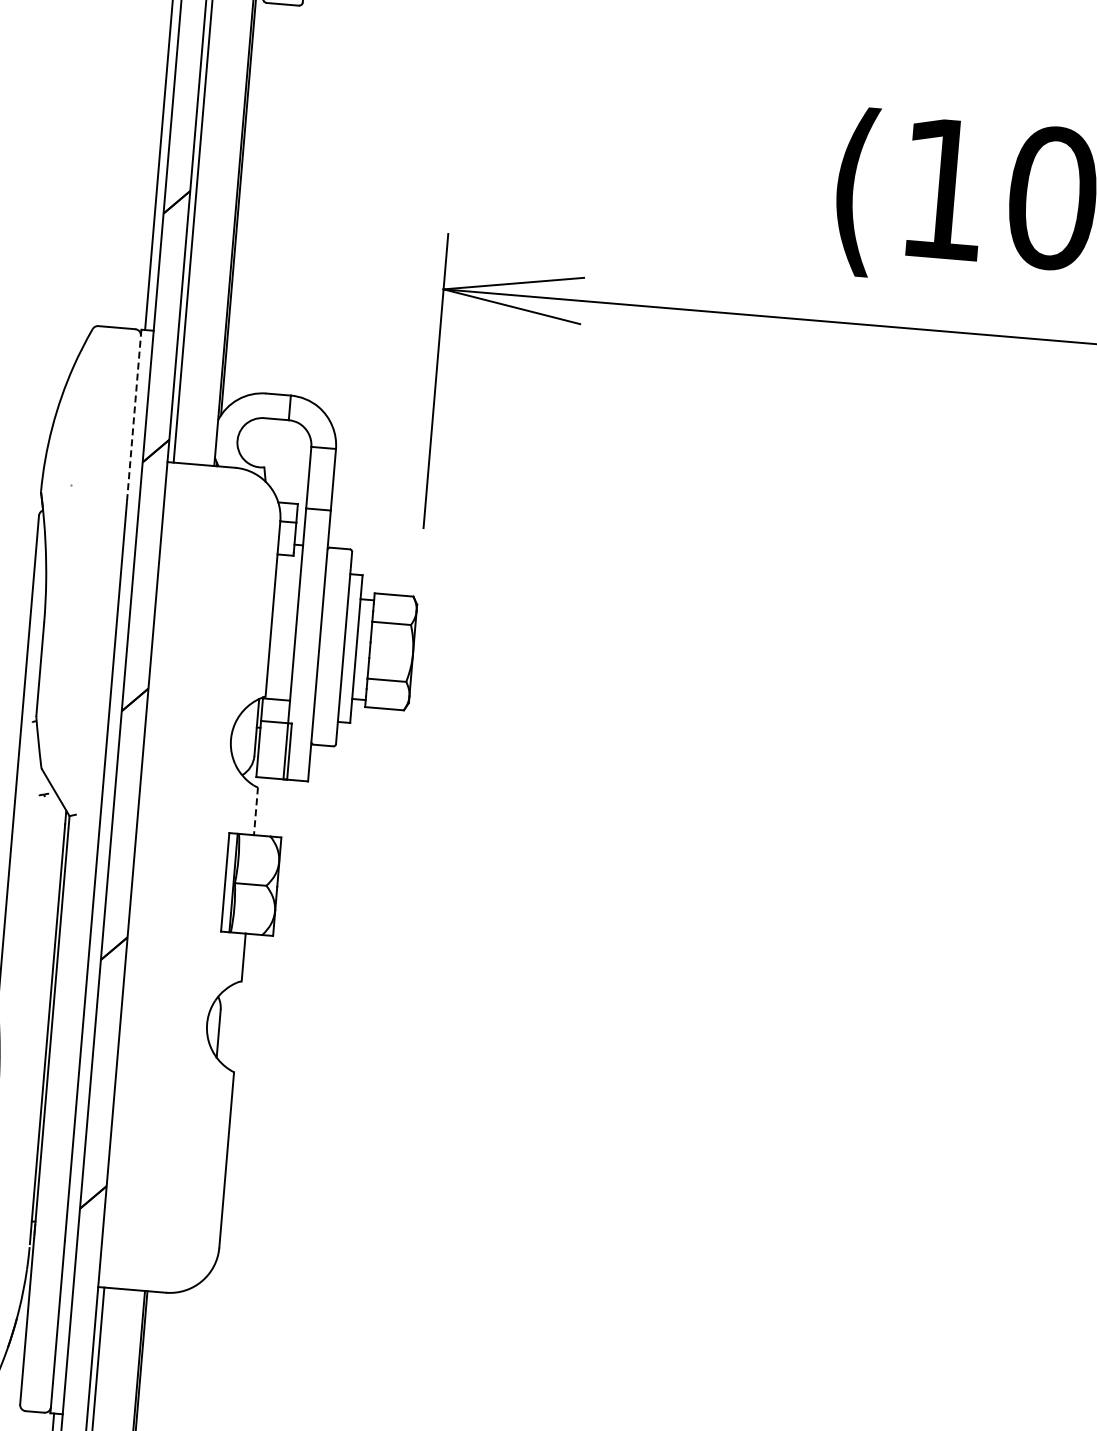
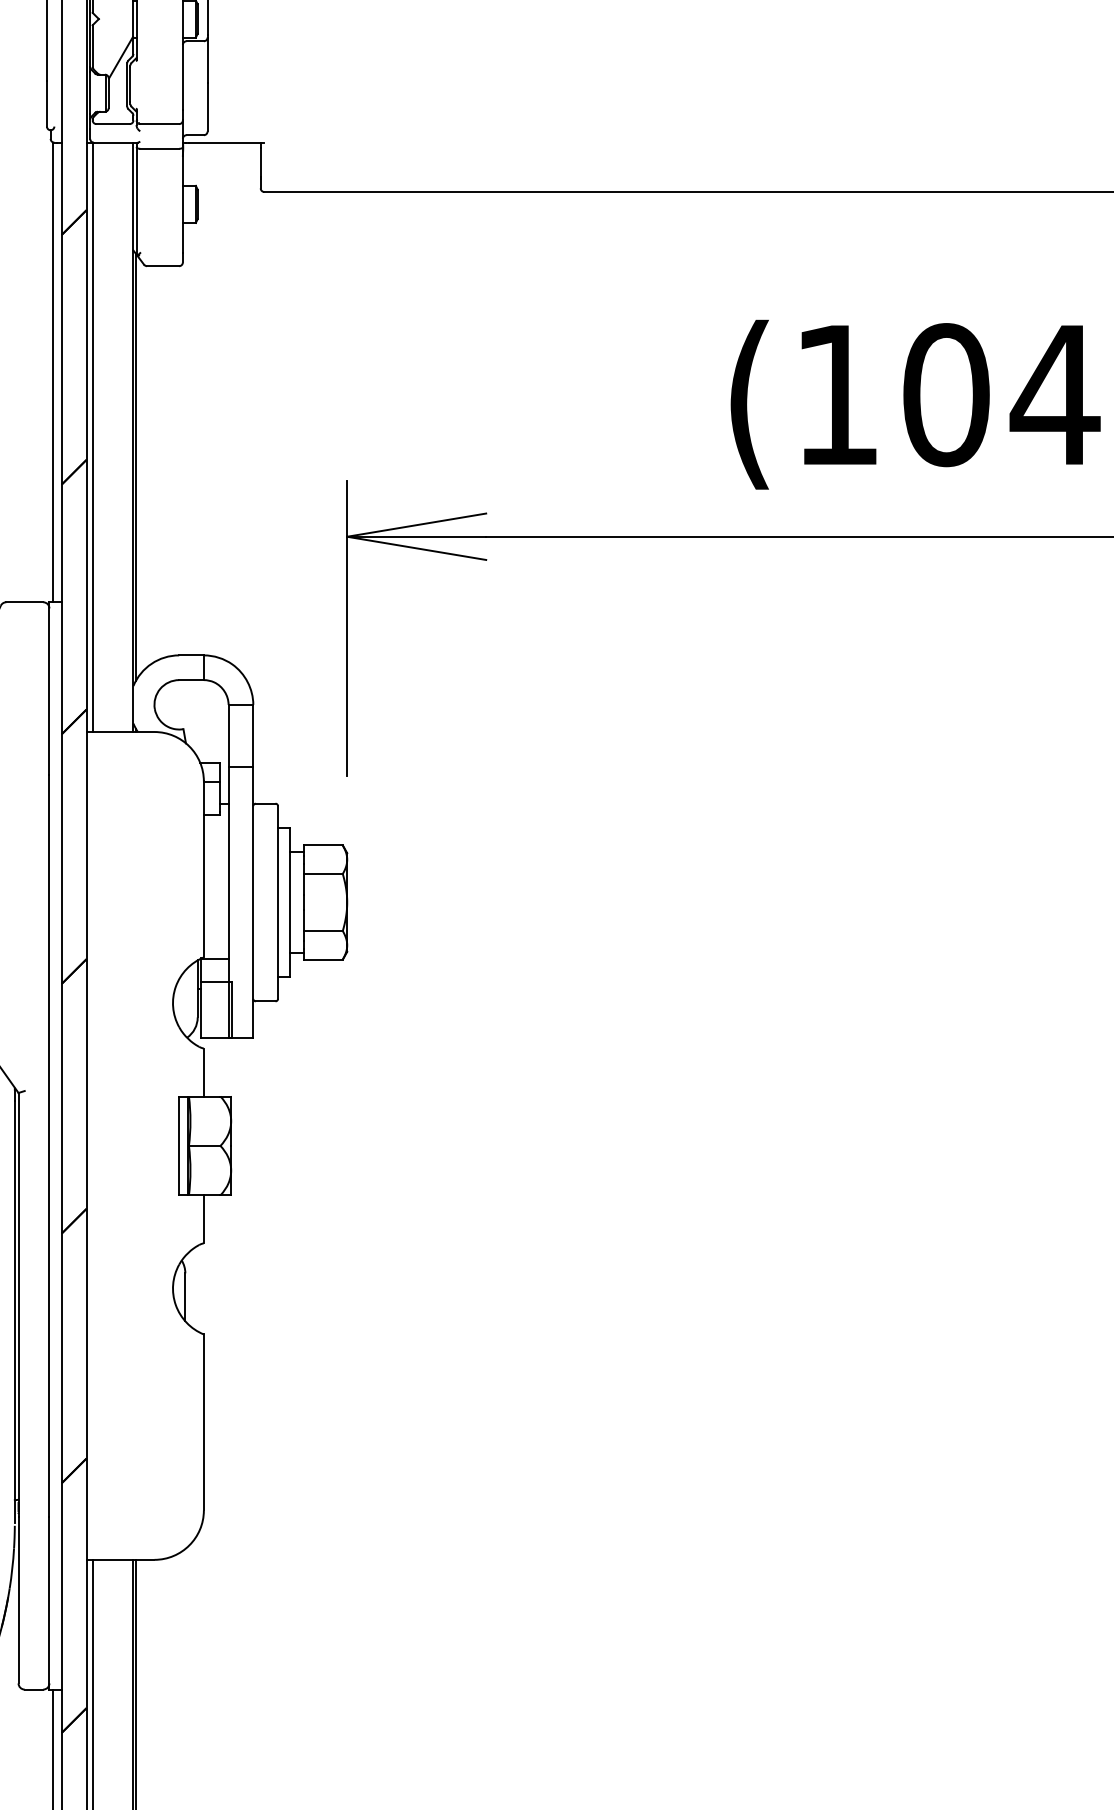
line: (134, 416) -> (49, 689), dashed -> solid
line: (255, 811) -> (203, 1072), dashed -> solid

